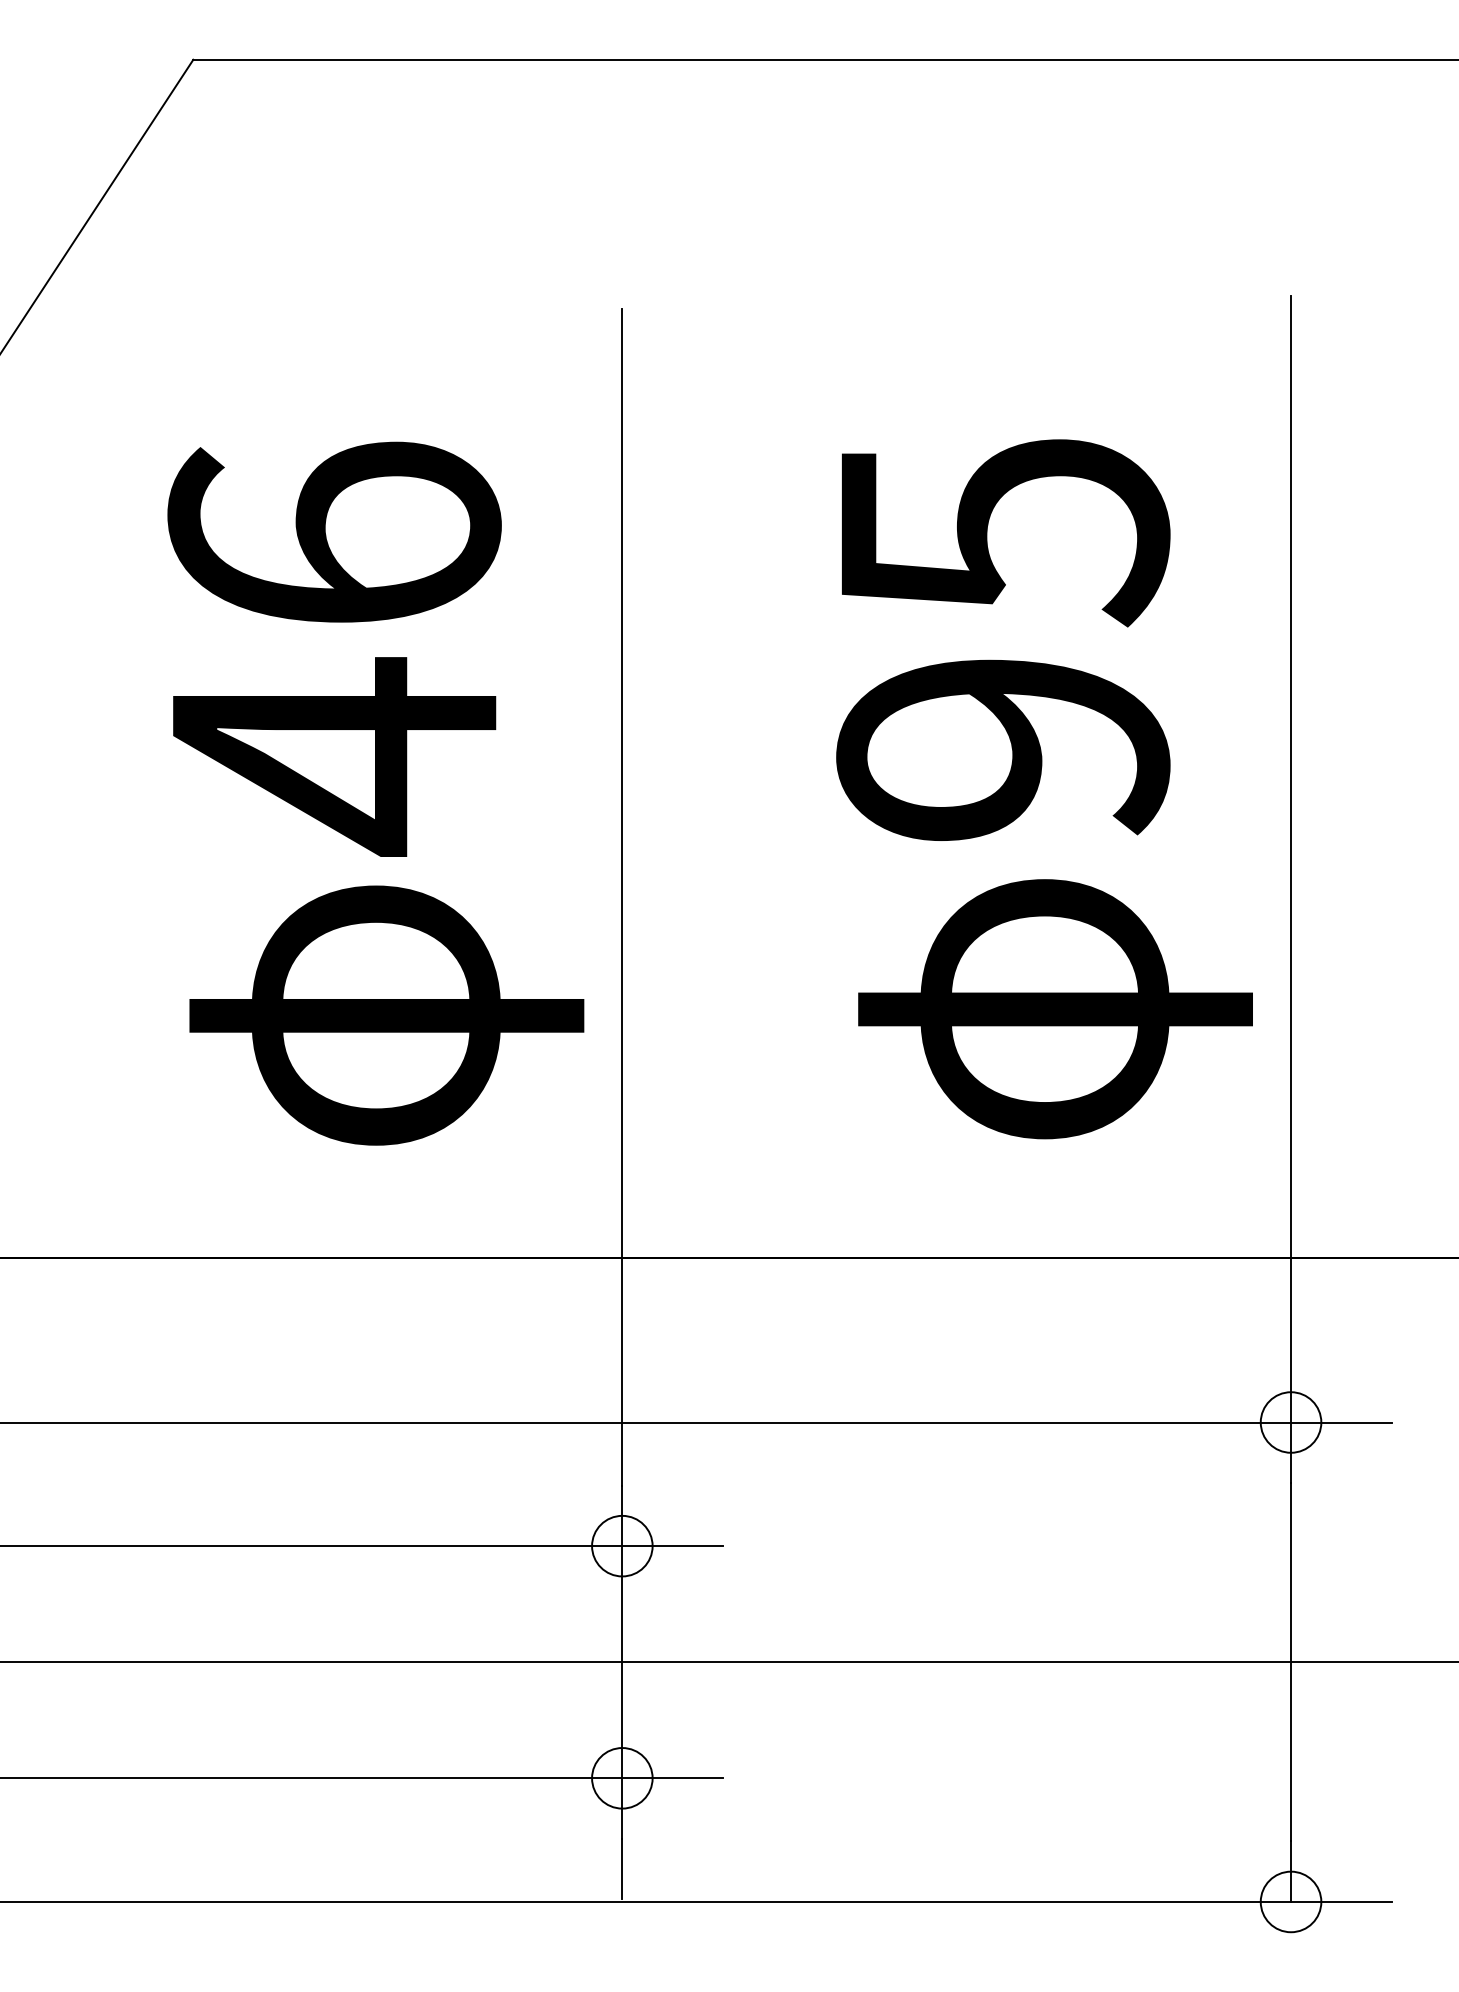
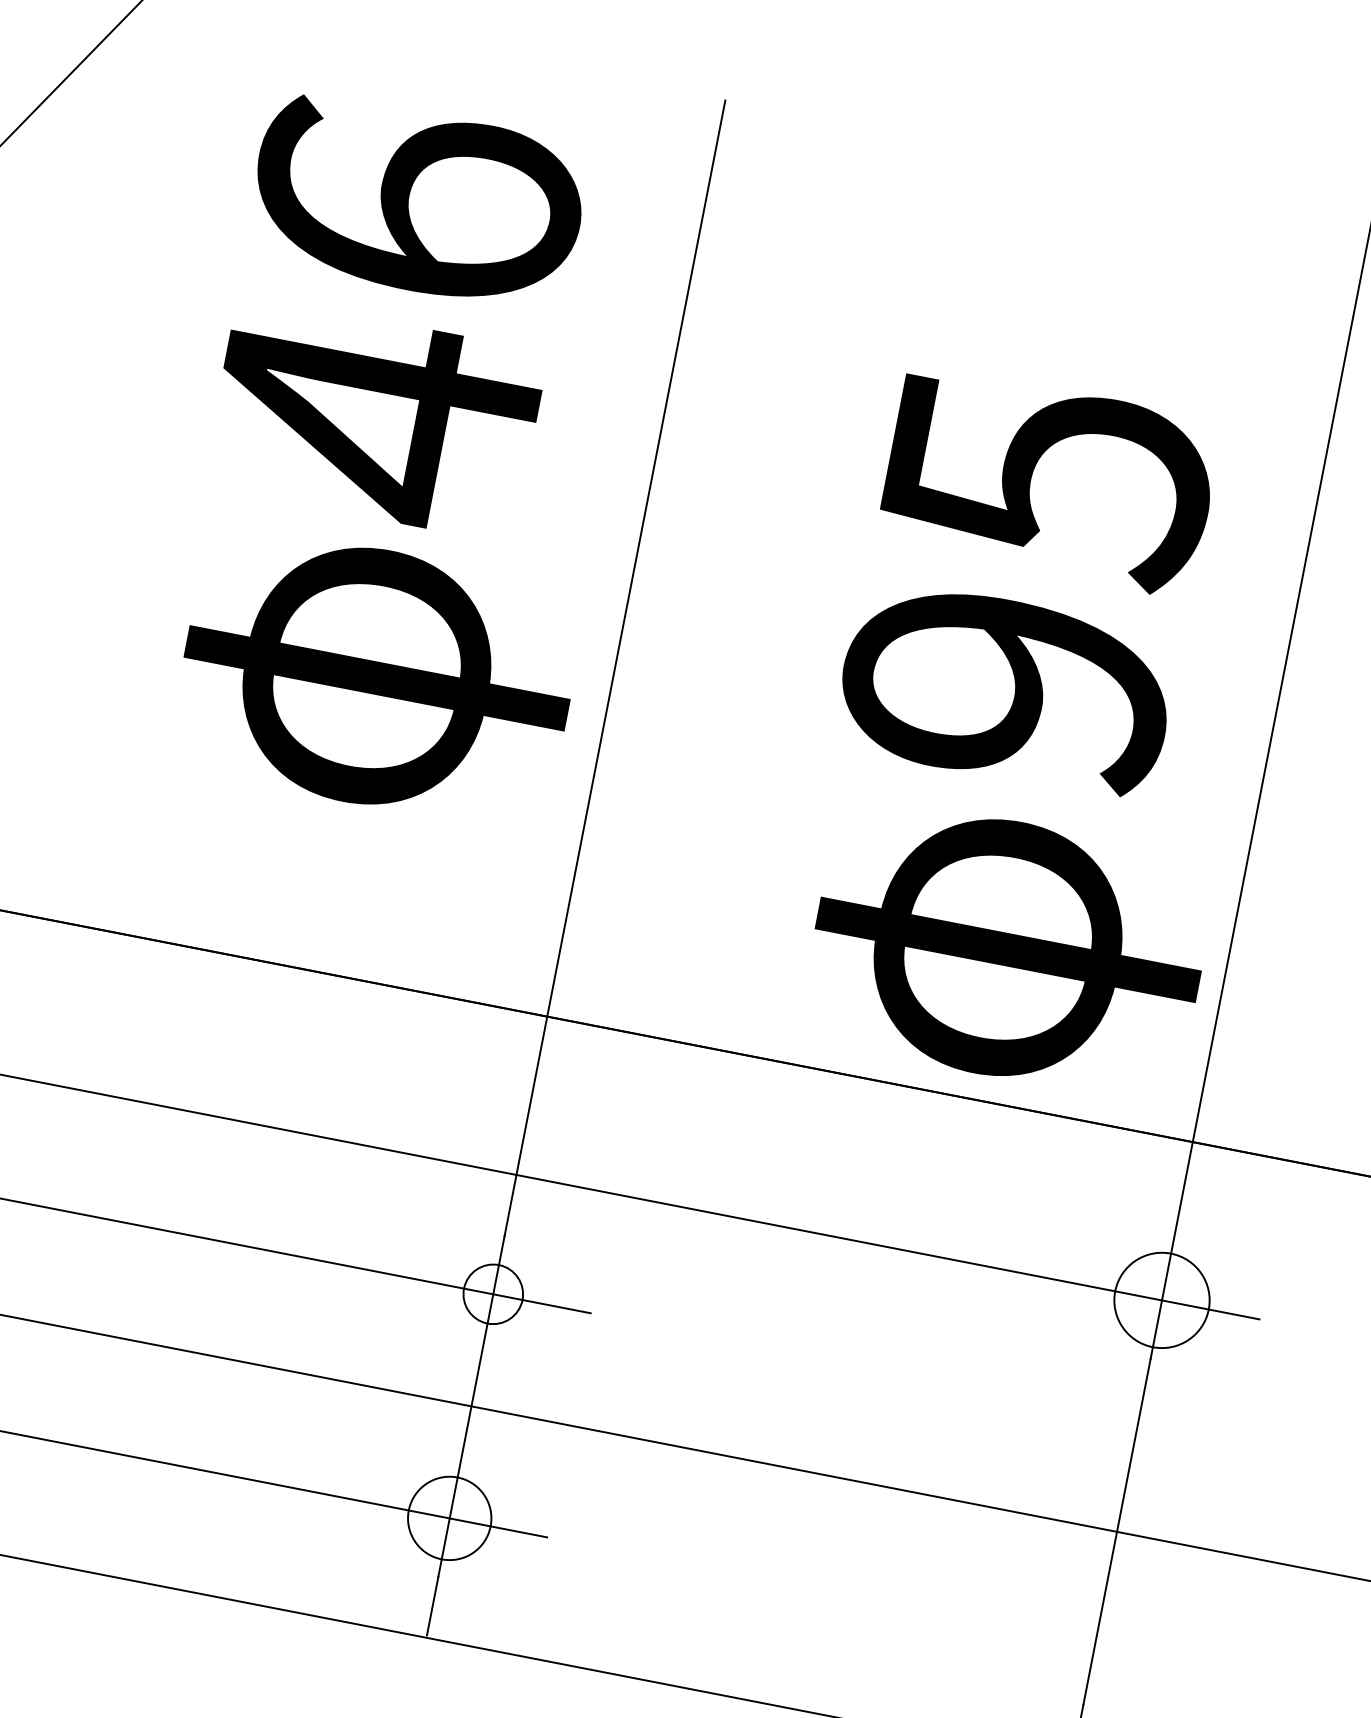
text: (1044, 789) -> (1038, 735), moved
text: (375, 793) -> (407, 461), moved
circle: (1290, 1422) -> (1161, 1300), size x1.6
circle: (622, 1778) -> (449, 1518), size x1.4

